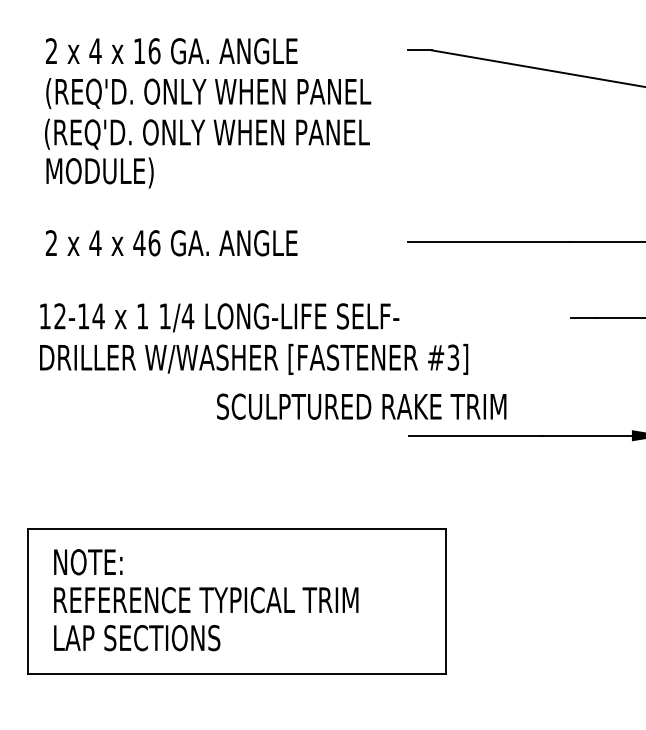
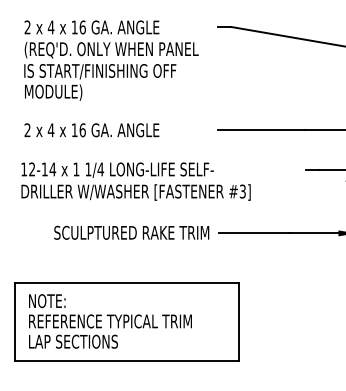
text: (208, 133) -> (111, 71), (REQ'D. ONLY WHEN PANEL -> IS START/FINISHING OFF
text: (139, 243) -> (74, 130), 46 -> 16
text: (361, 406) -> (131, 232), moved

